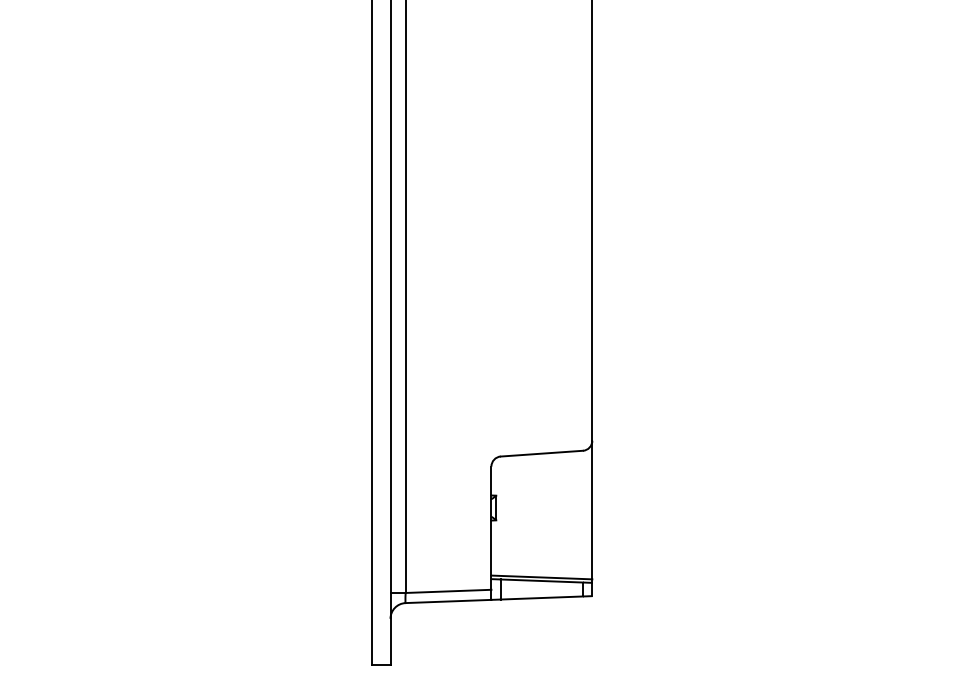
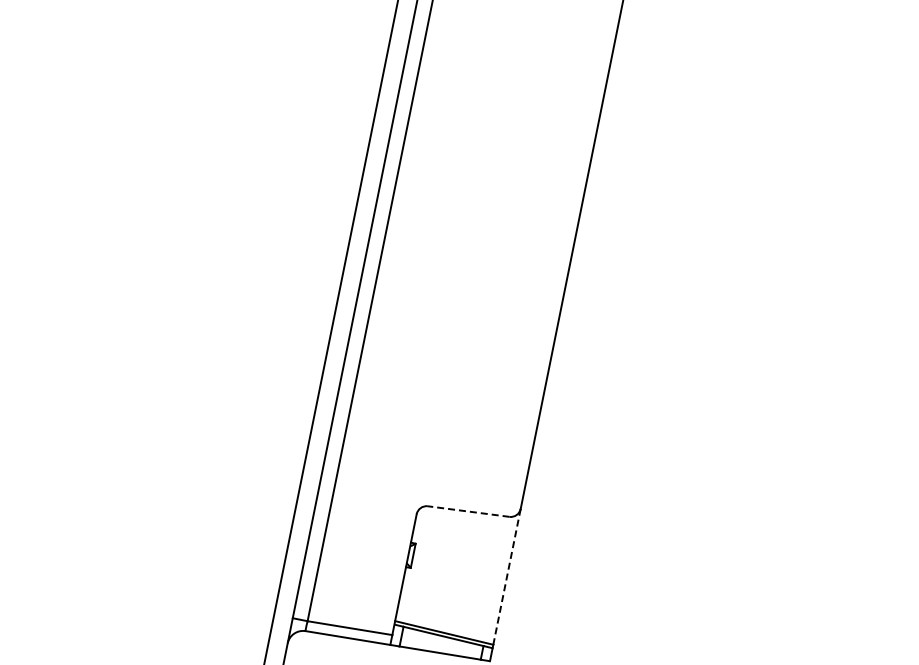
line: (541, 453) -> (468, 511), solid -> dashed
line: (592, 510) -> (507, 577), solid -> dashed

